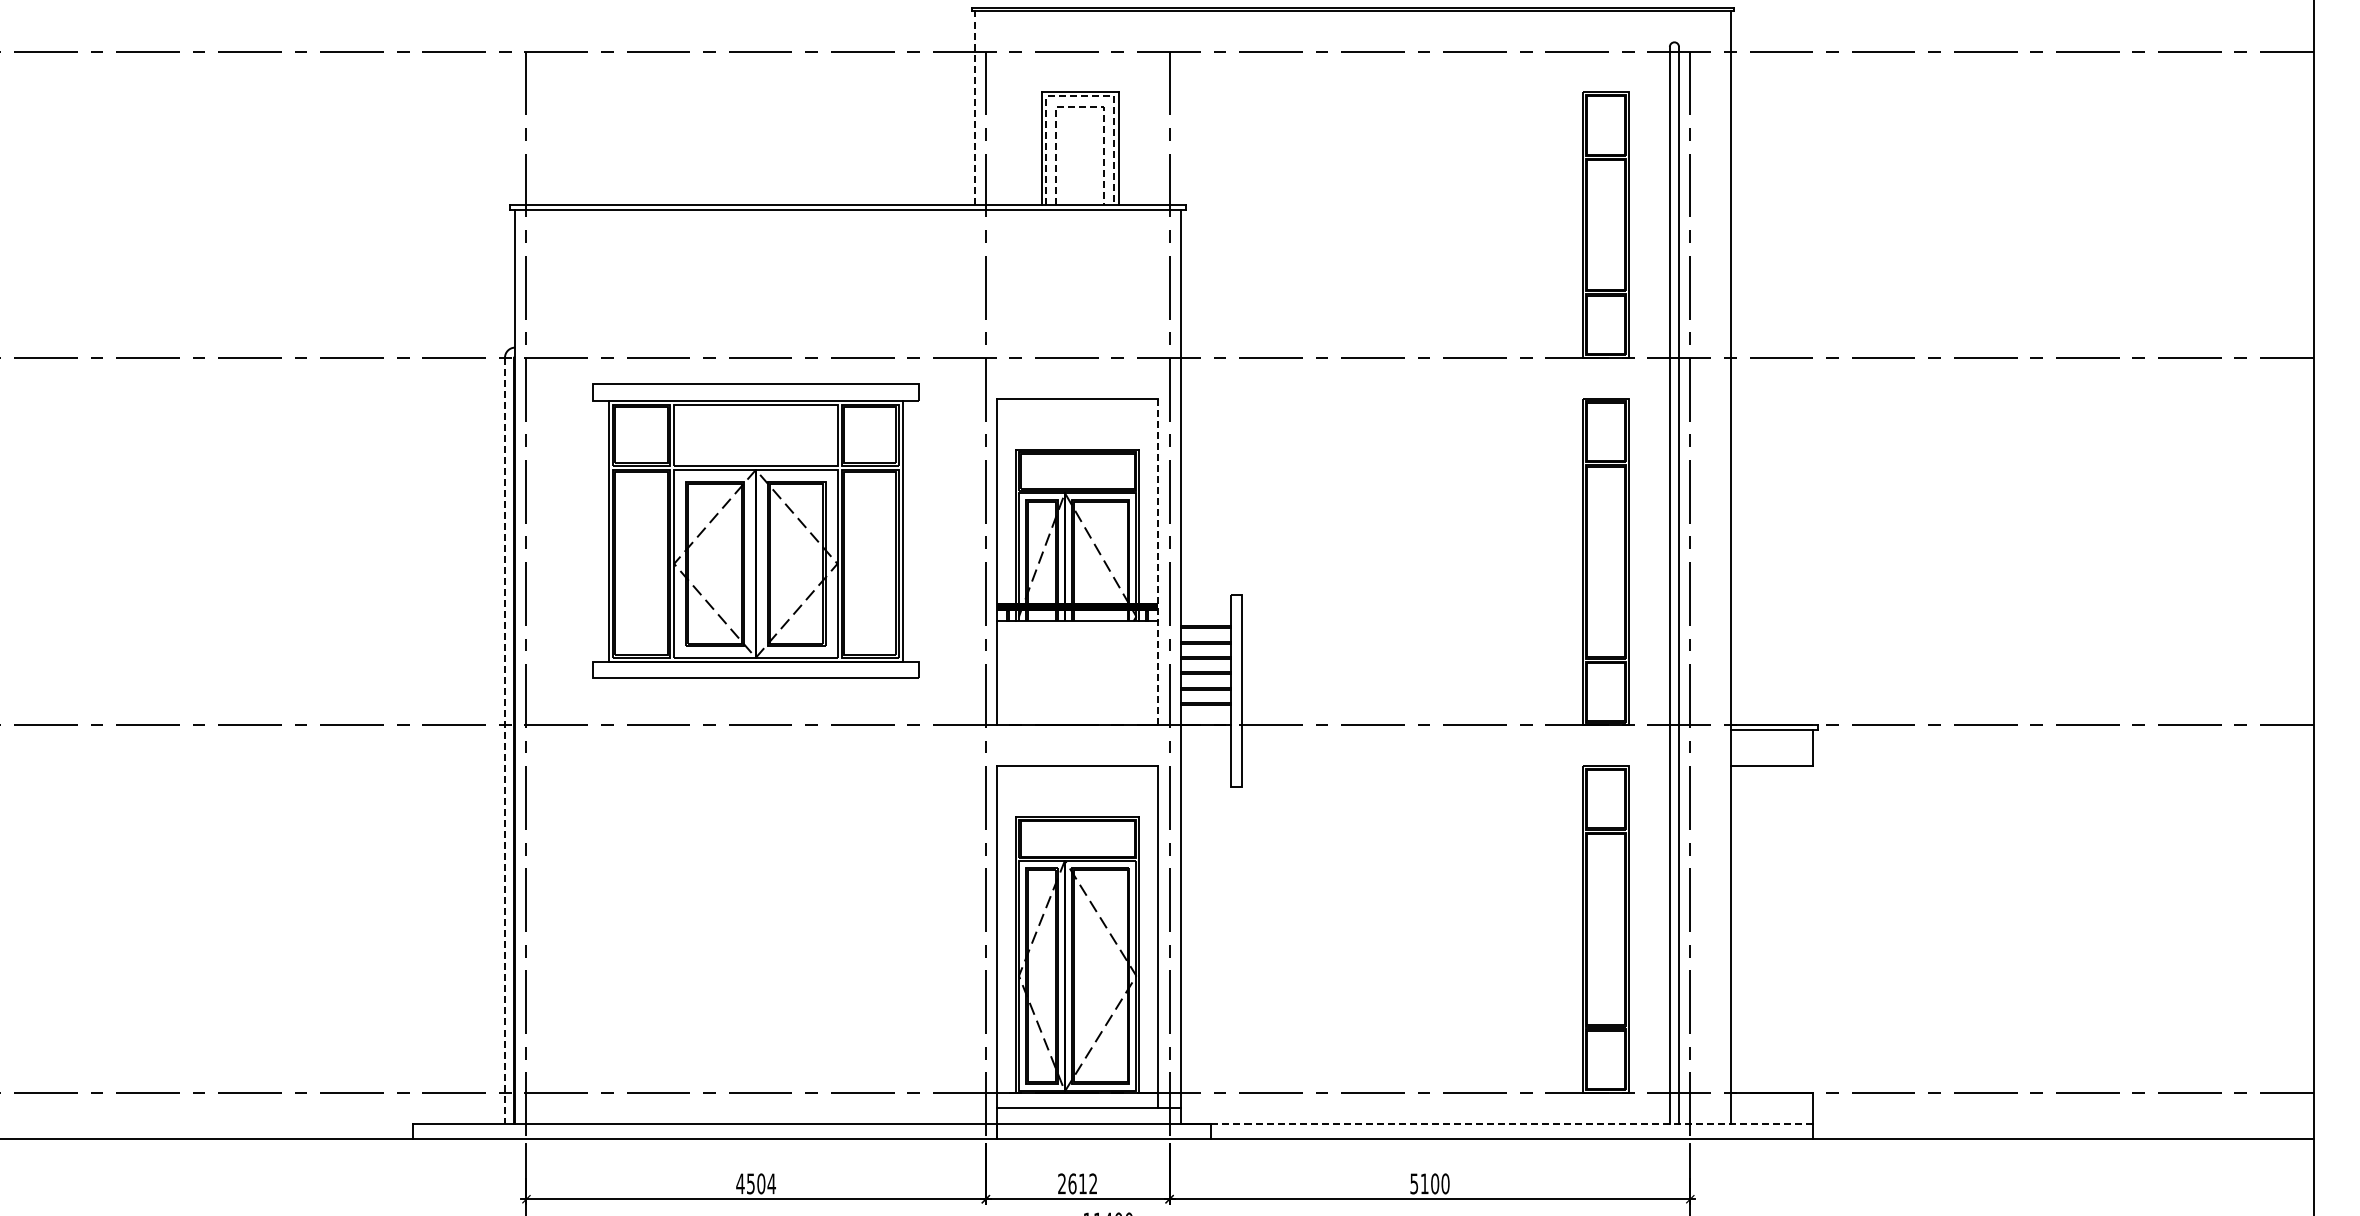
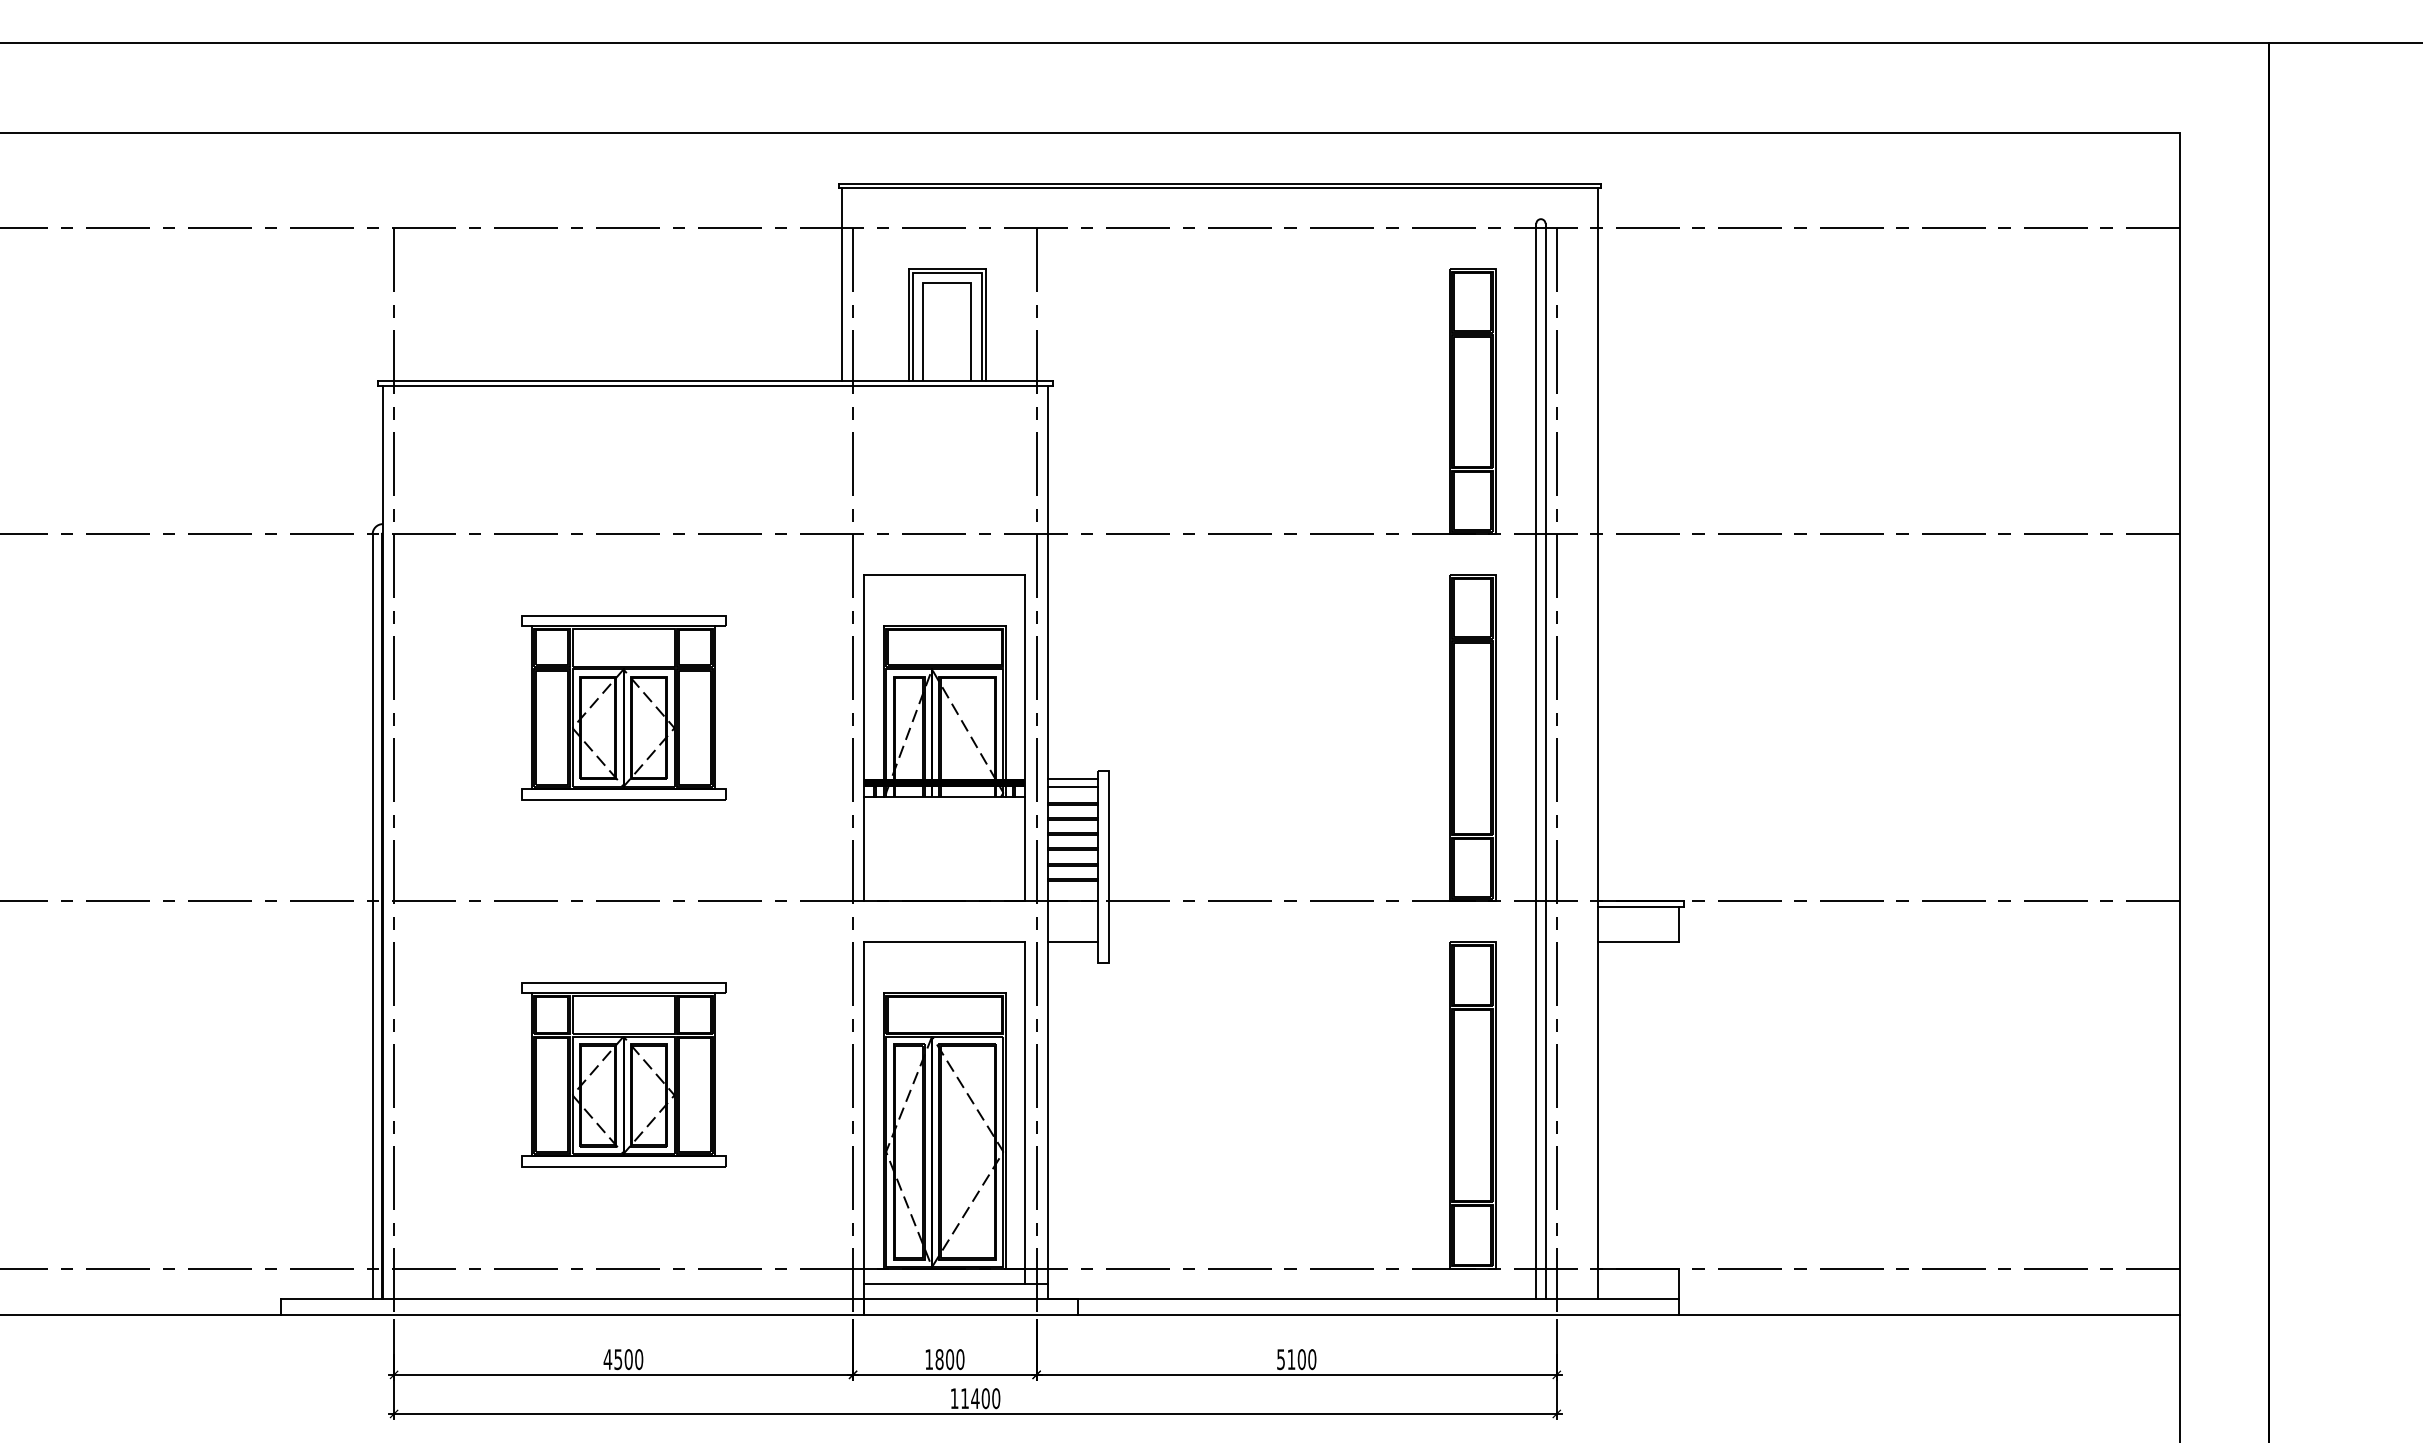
line: (1080, 96) -> (947, 273), dashed -> solid
line: (1080, 106) -> (947, 283), dashed -> solid
line: (974, 107) -> (841, 284), dashed -> solid
part: (756, 531) -> (623, 707), size x0.62
line: (1158, 562) -> (1025, 738), dashed -> solid
line: (1205, 603) -> (1072, 779), added
line: (1205, 611) -> (1072, 787), added
line: (504, 741) -> (372, 917), dashed -> solid
line: (1205, 766) -> (1072, 942), added
part: (756, 898) -> (623, 1074), added
line: (1512, 1123) -> (1379, 1299), dashed -> solid
text: (771, 1183) -> (638, 1359), 4504 -> 4500
text: (1077, 1183) -> (944, 1359), 2612 -> 1800

